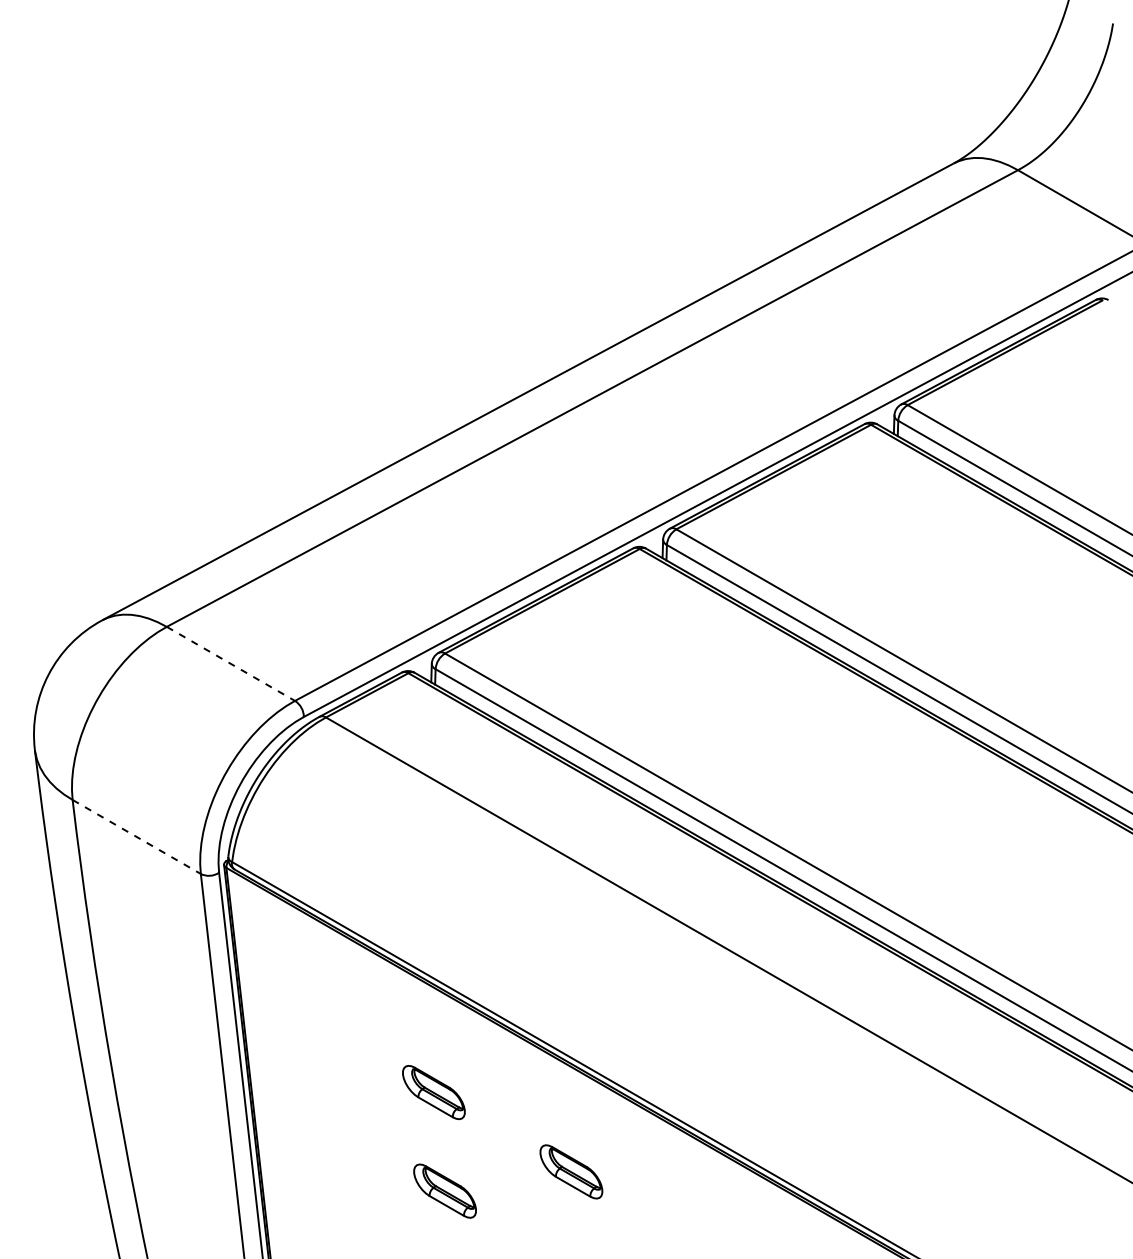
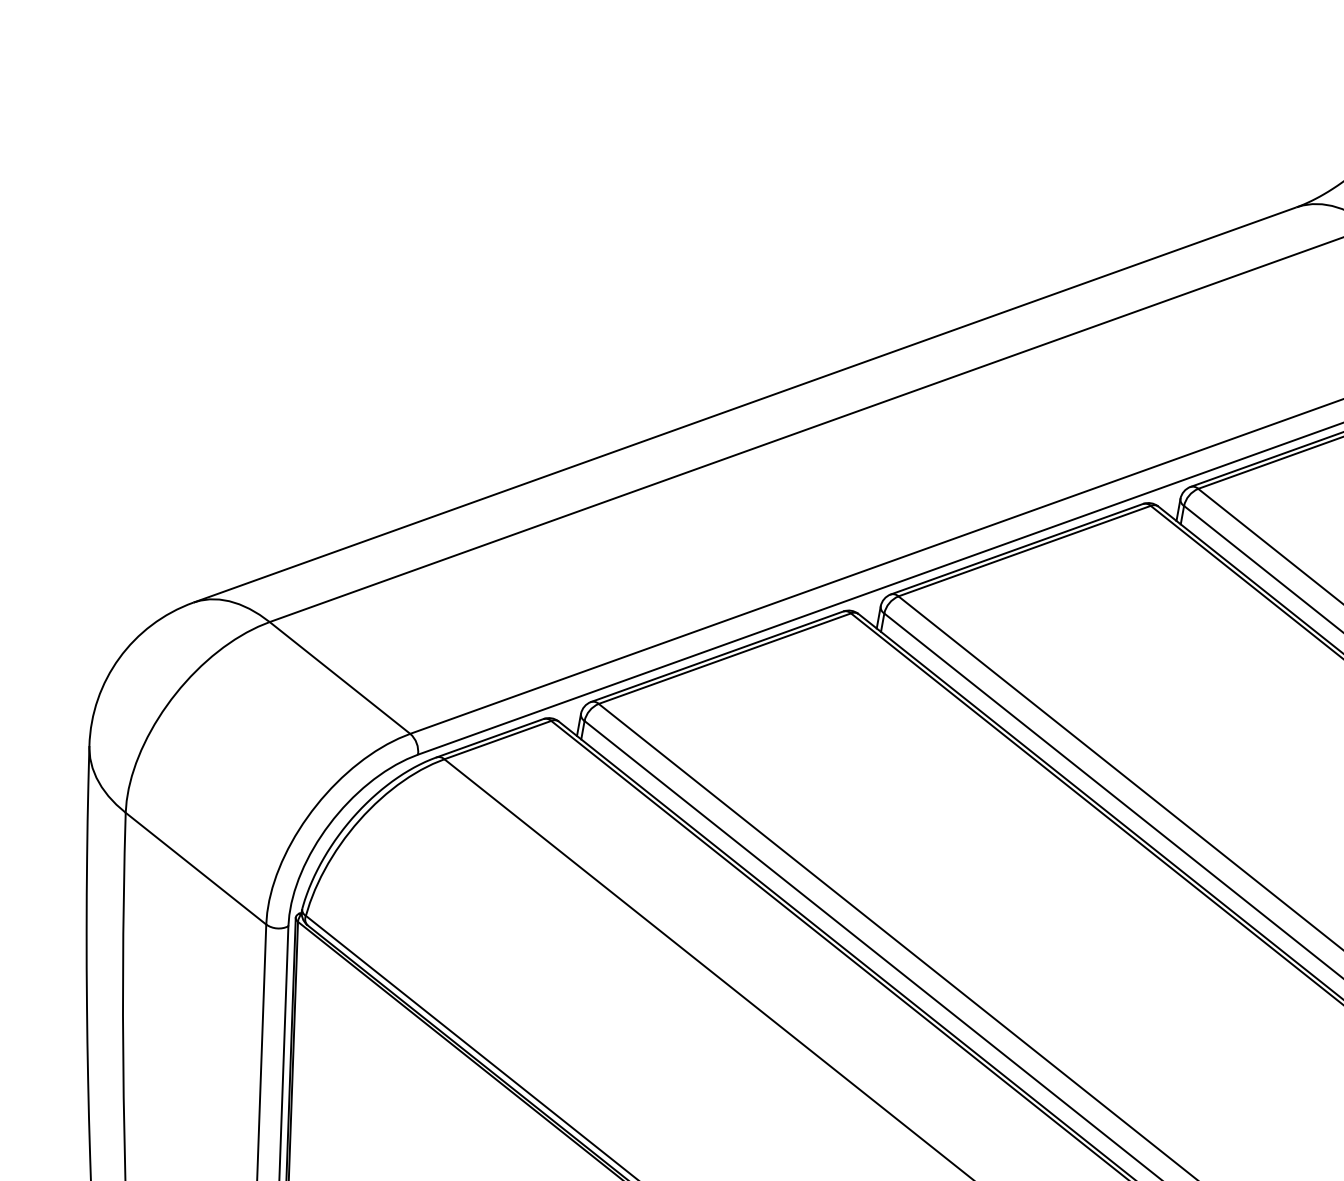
line: (231, 664) -> (340, 678), dashed -> solid
line: (137, 837) -> (196, 869), dashed -> solid

